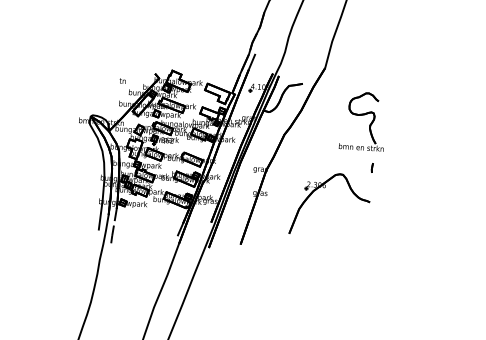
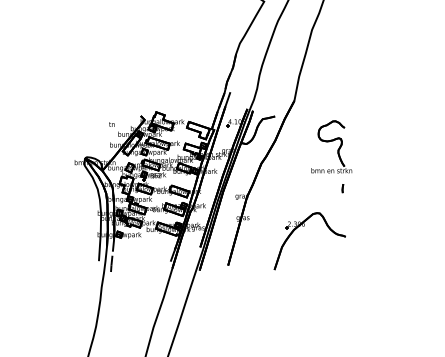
part: (325, 188) -> (304, 226), moved

